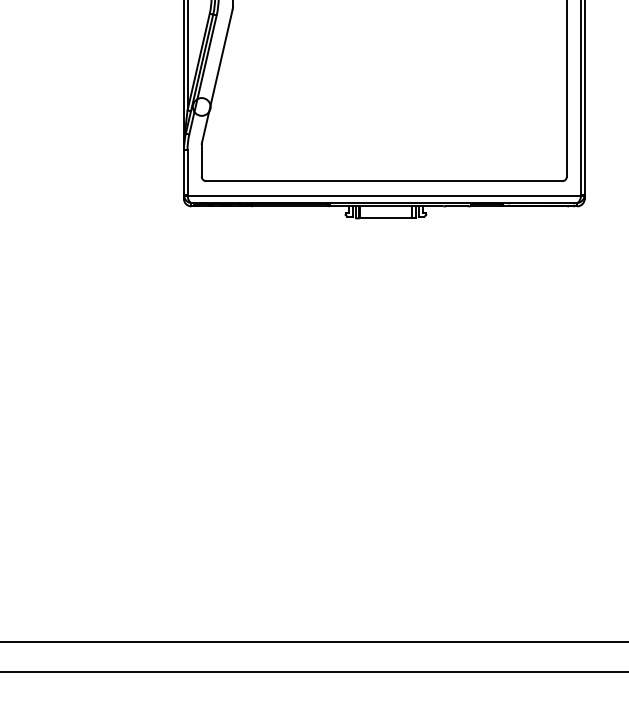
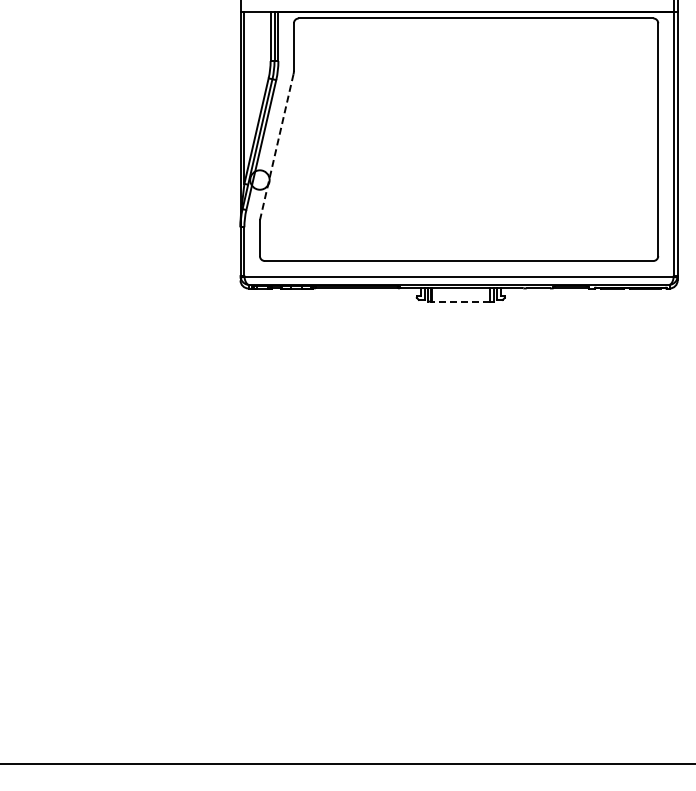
line: (216, 77) -> (276, 147), solid -> dashed
line: (385, 218) -> (460, 301), solid -> dashed

